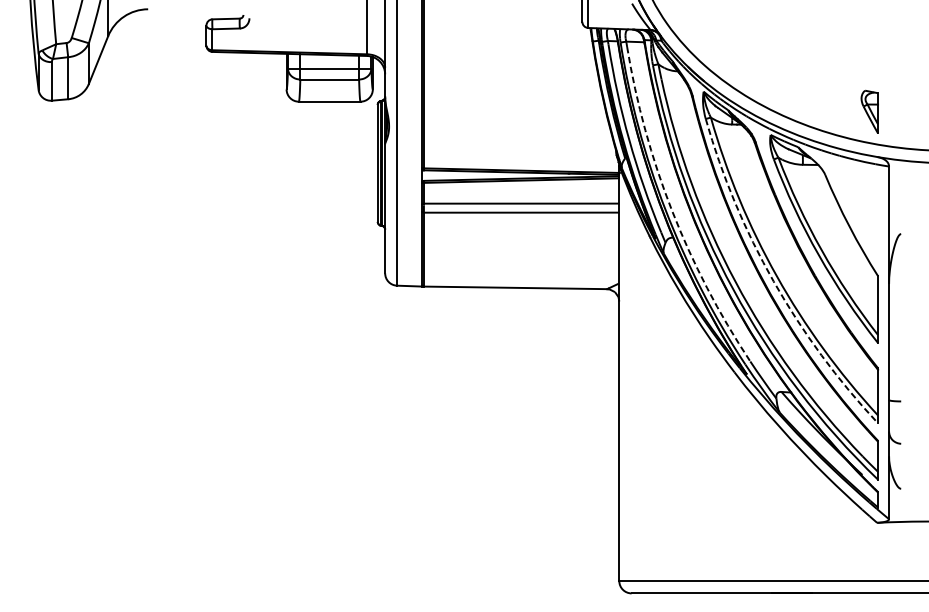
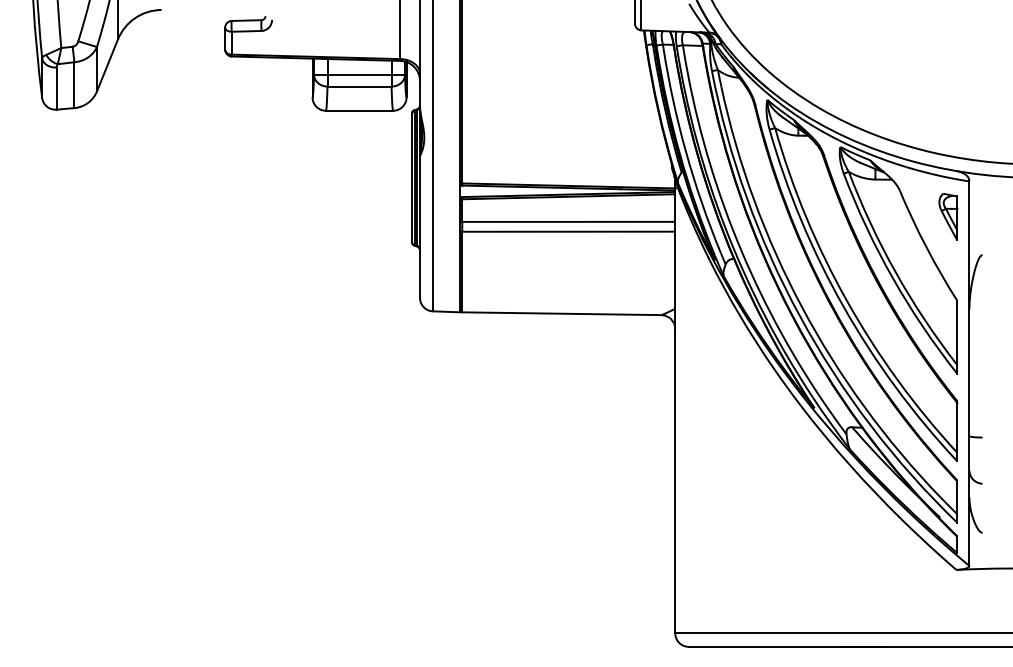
part: (869, 111) -> (948, 216), moved
arc: (671, 210) -> (732, 229), dashed -> solid
arc: (773, 281) -> (843, 306), dashed -> solid

